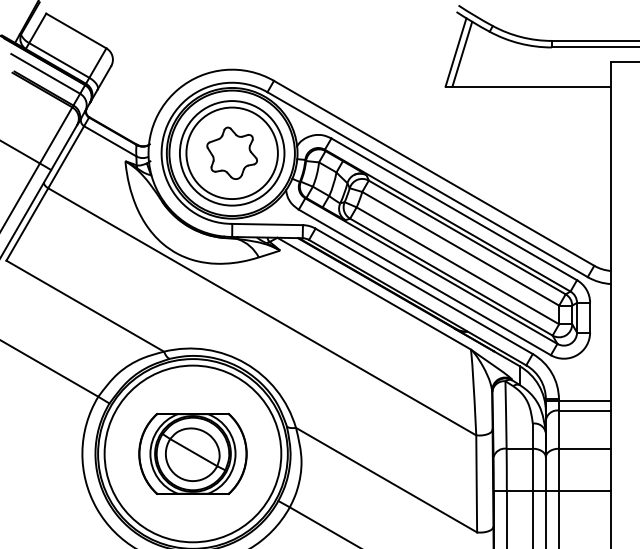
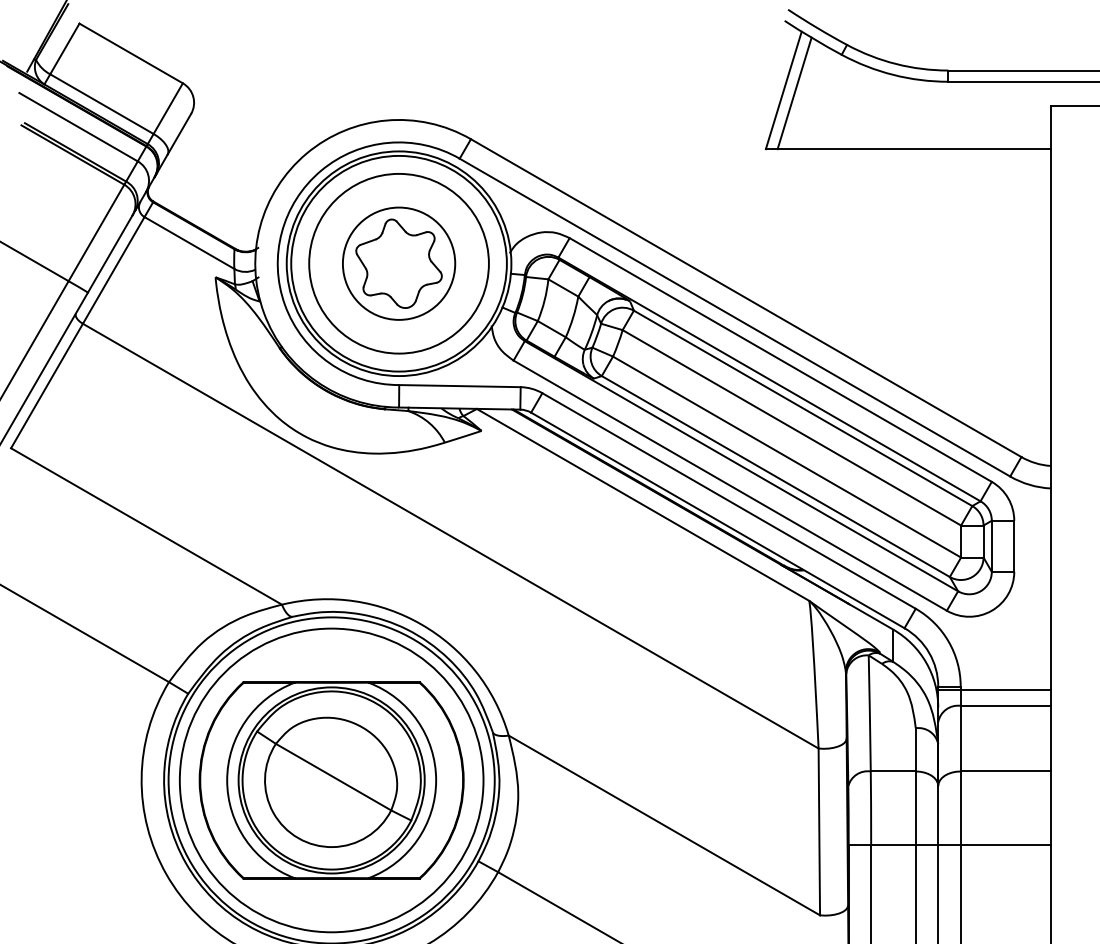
circle: (231, 153) -> (397, 264), size x0.71
part: (192, 453) -> (330, 779), size x1.43

